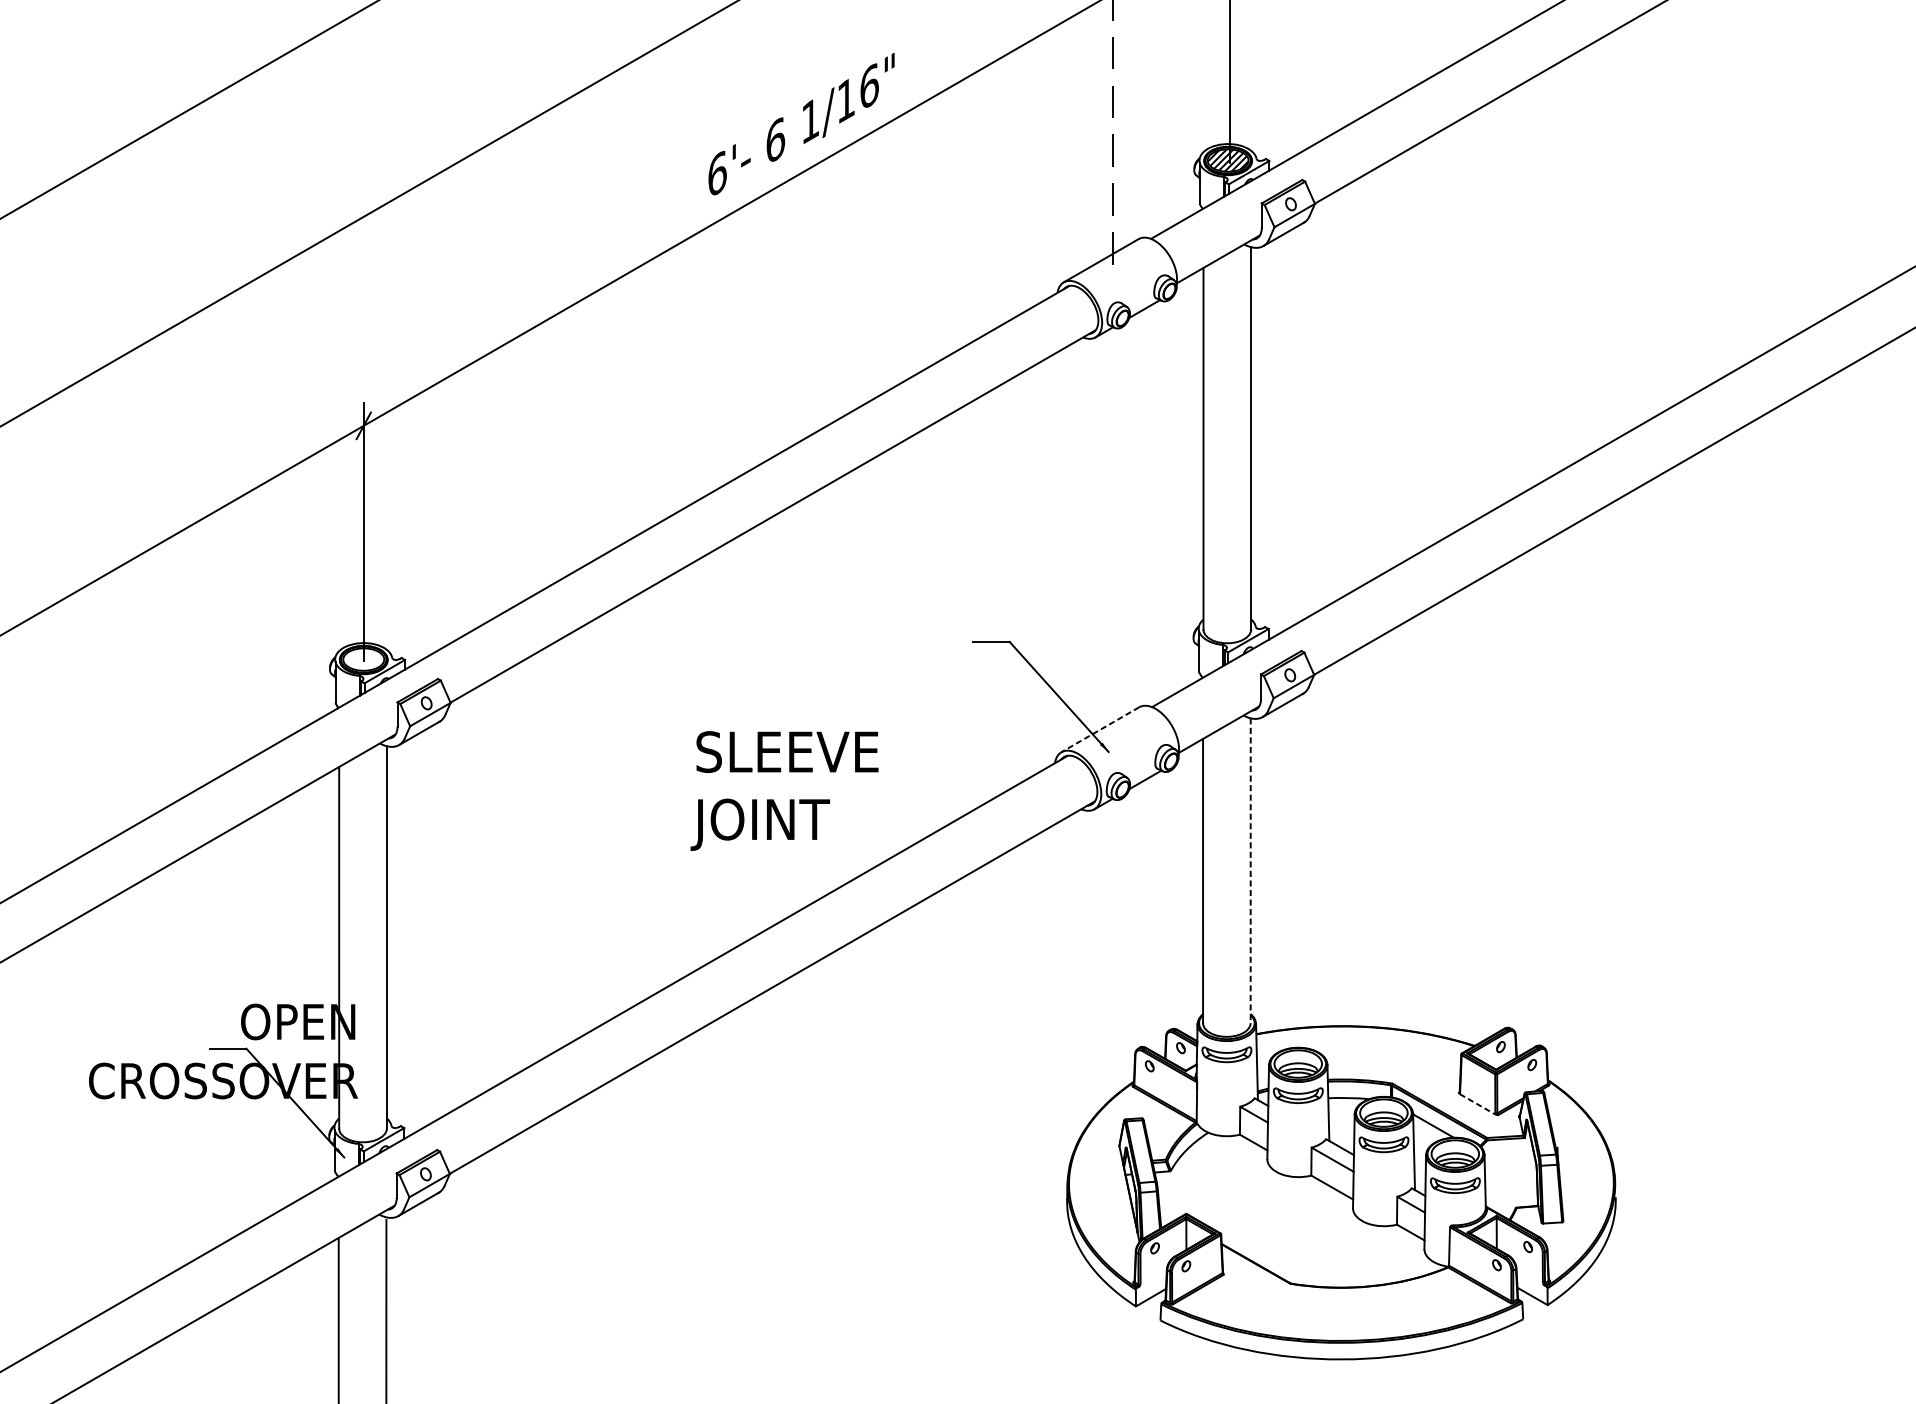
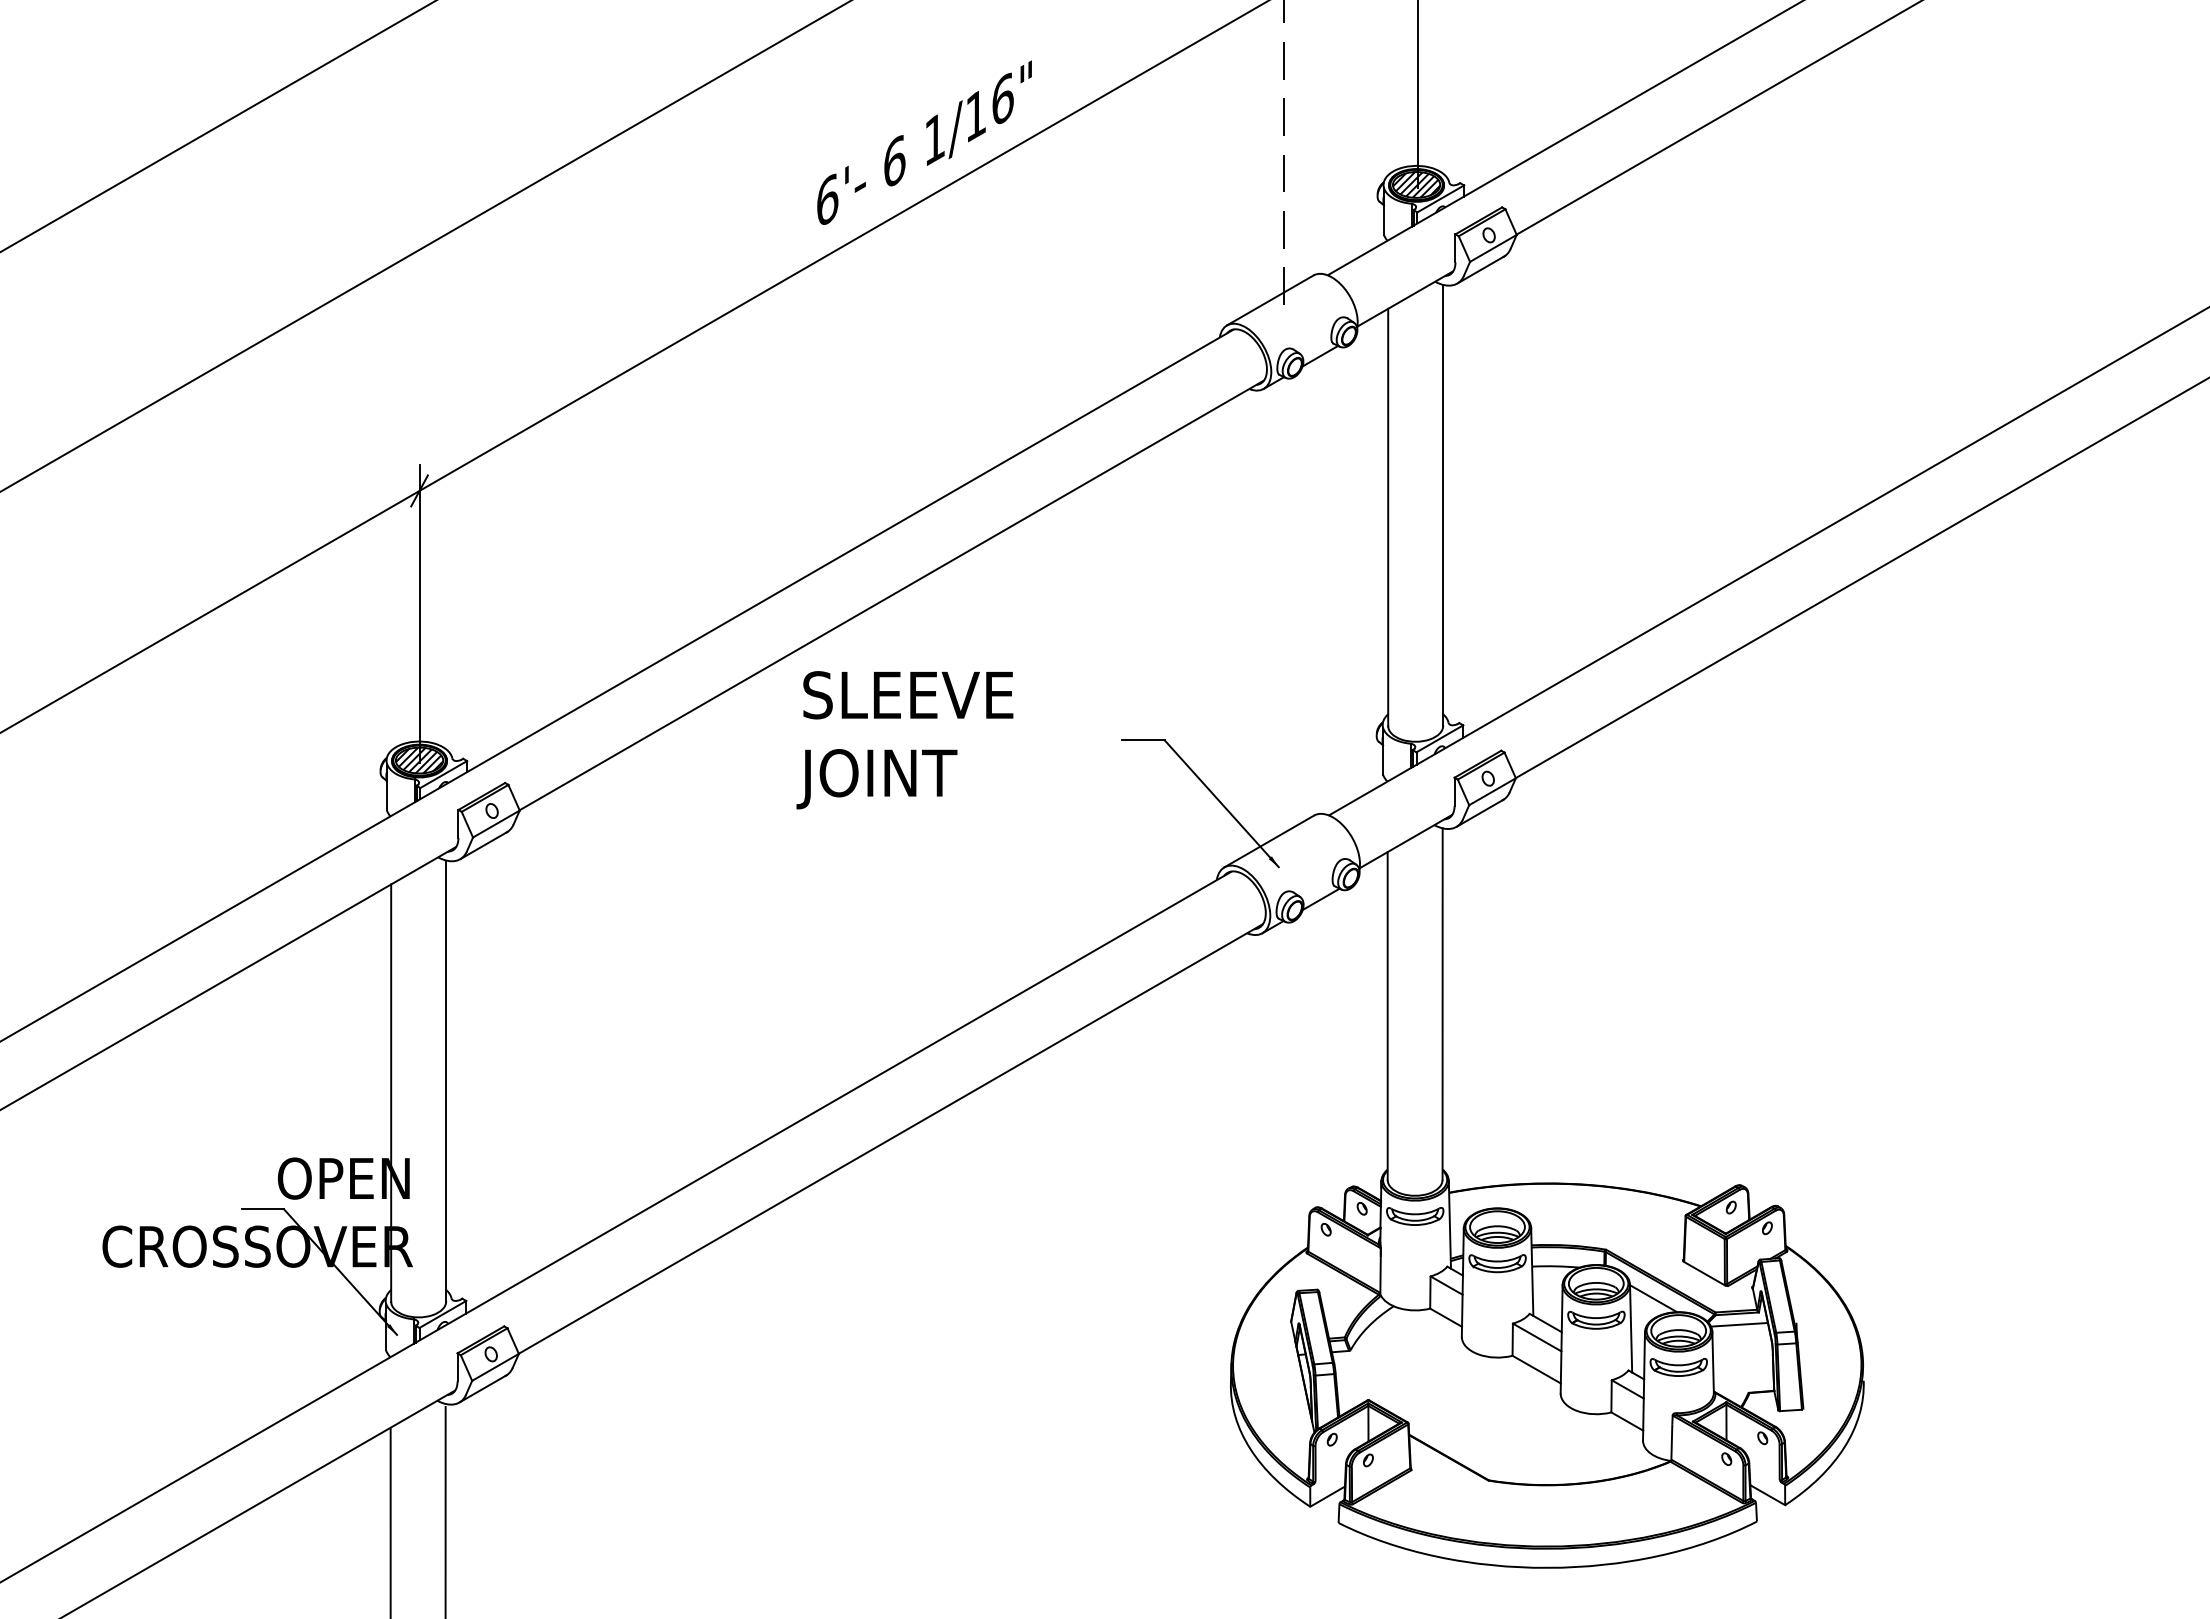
hatch: (363, 659) -> (419, 760), added
line: (1100, 729) -> (1269, 841), dashed -> solid
text: (784, 791) -> (904, 740), moved
line: (1250, 871) -> (1442, 1004), dashed -> solid
line: (1477, 1104) -> (1704, 1273), dashed -> solid
line: (1508, 1148) -> (1739, 1324), added

